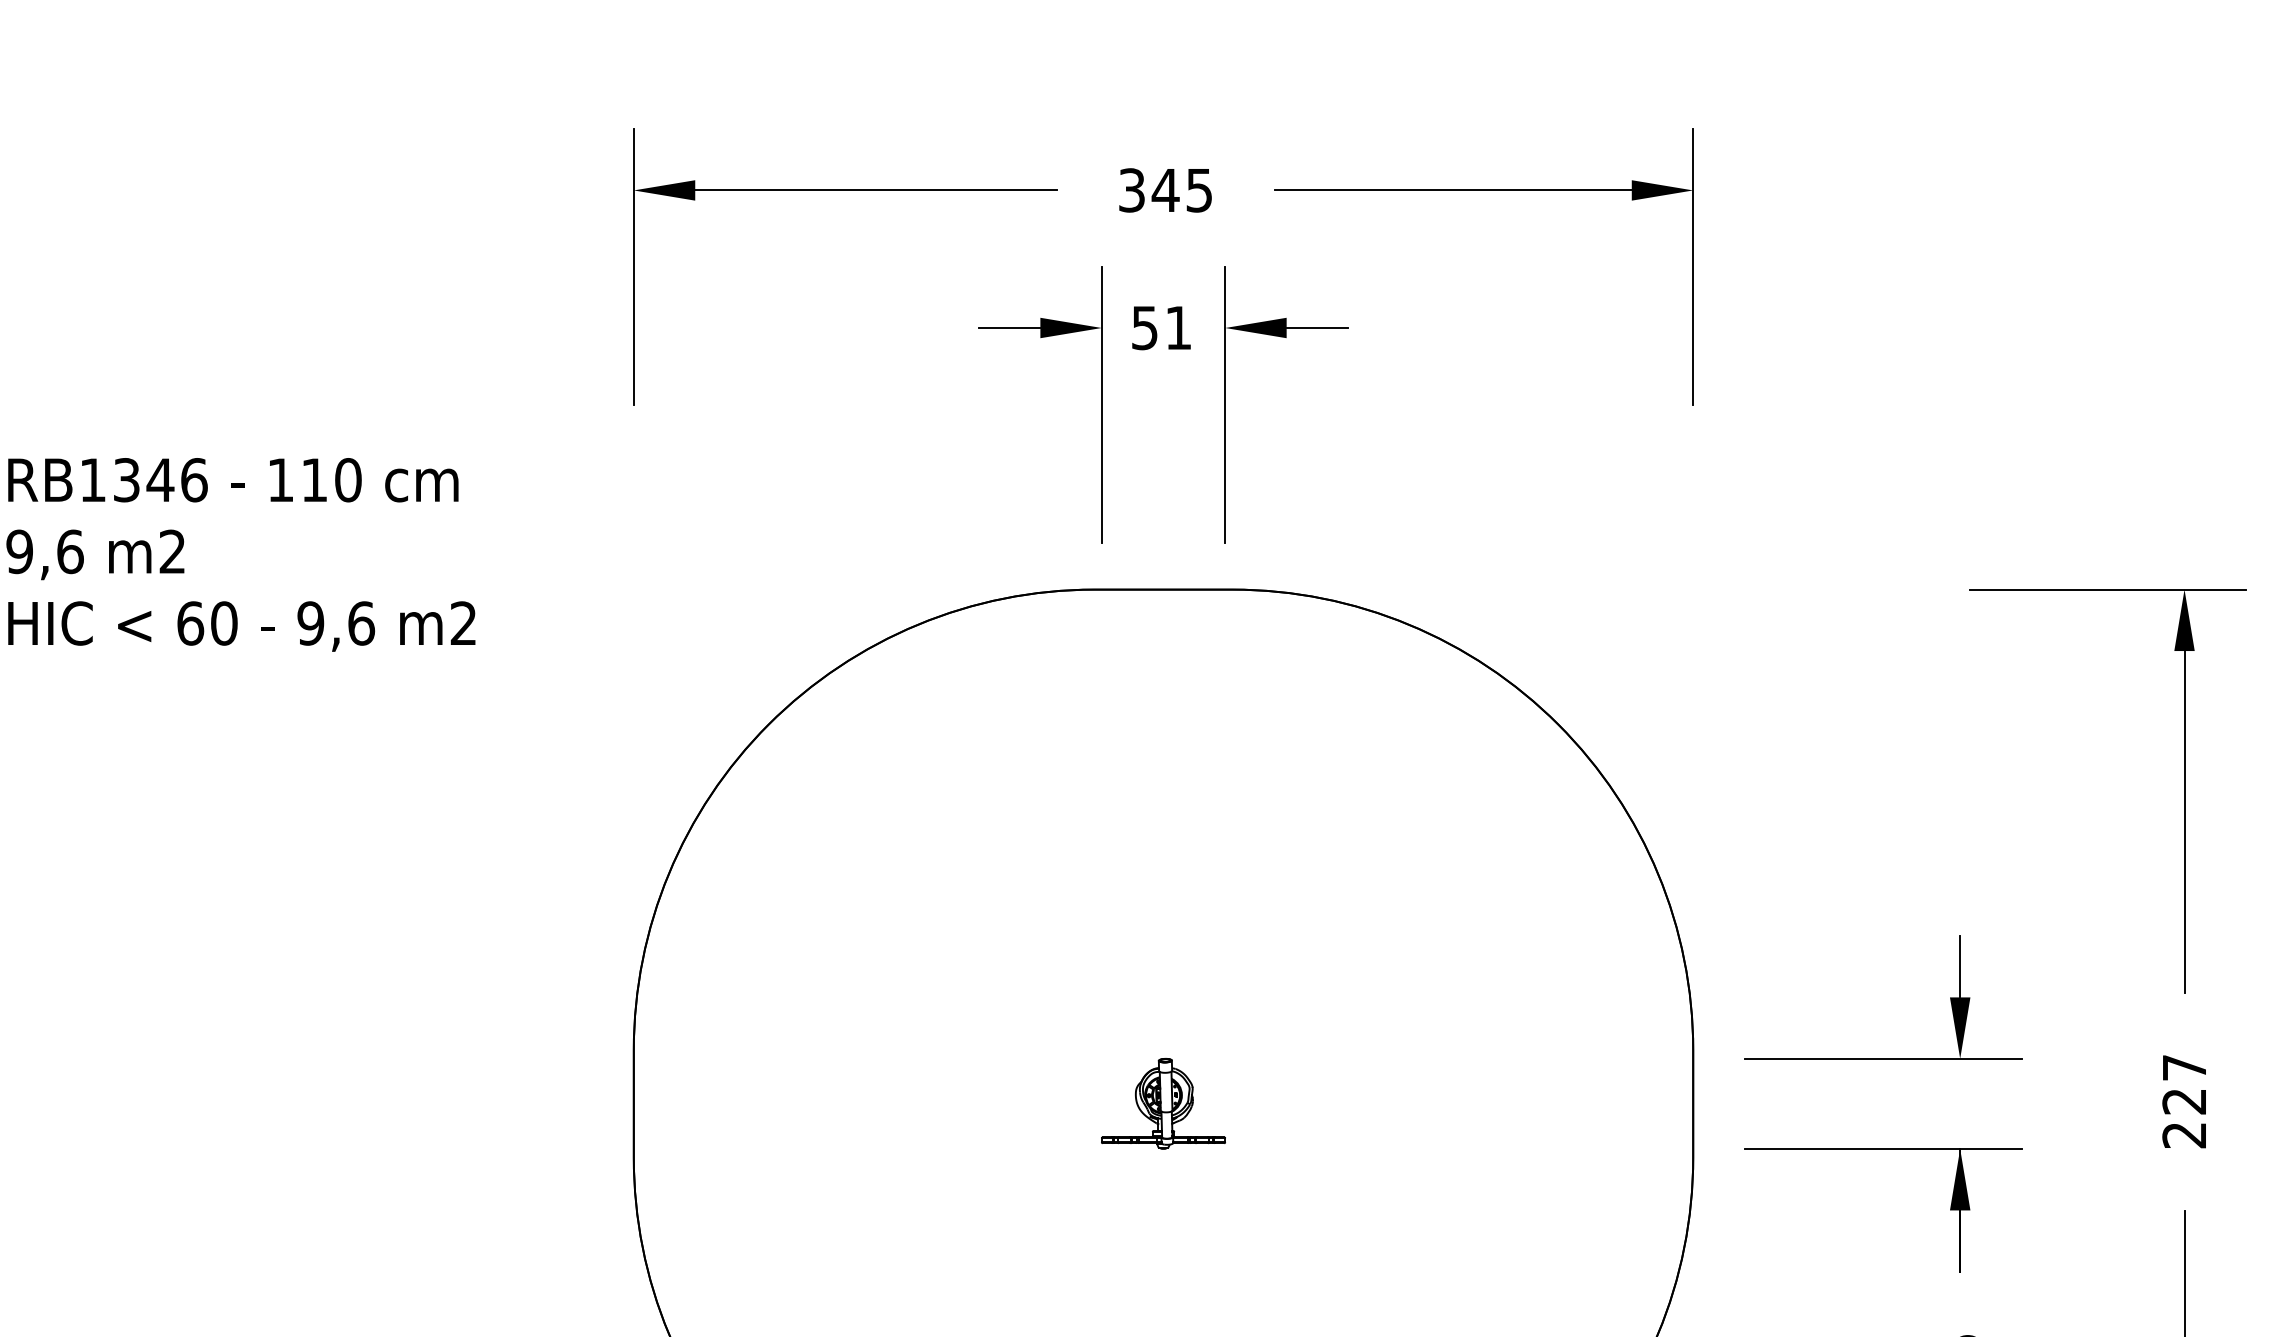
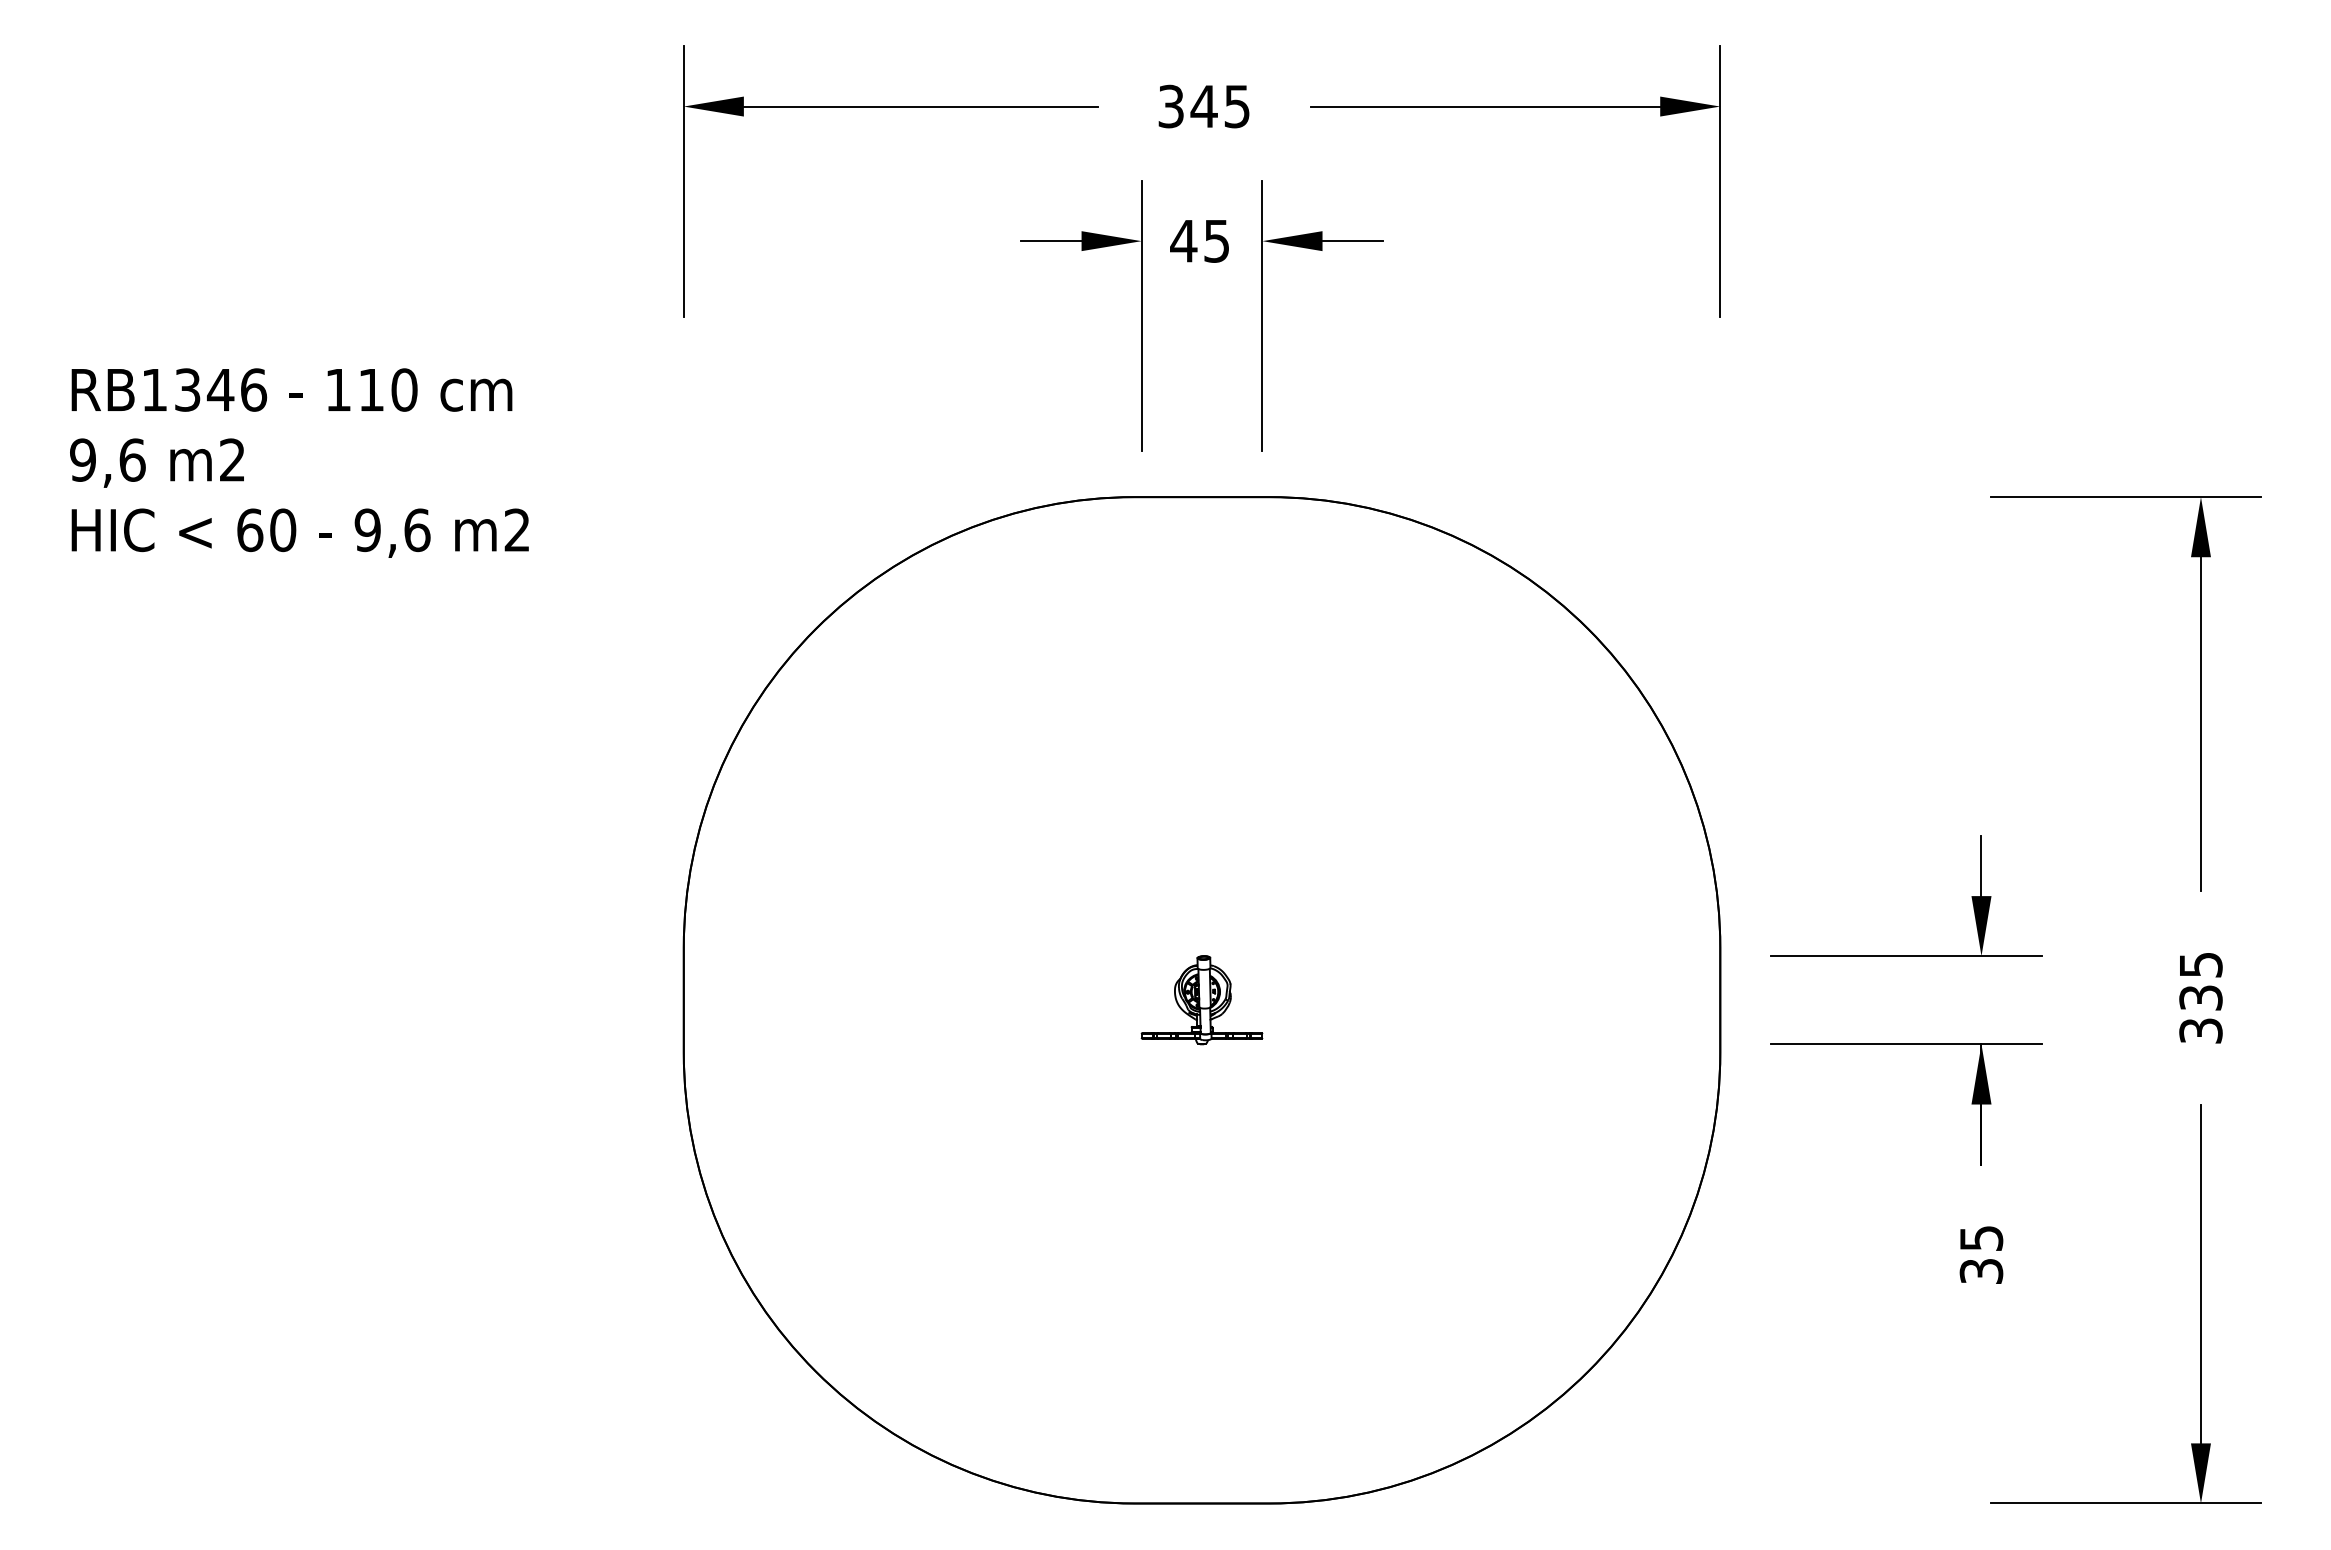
text: (1160, 328) -> (1199, 241), 51 -> 45
text: (2184, 1101) -> (2200, 997), 227 -> 335

